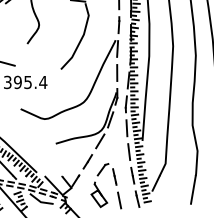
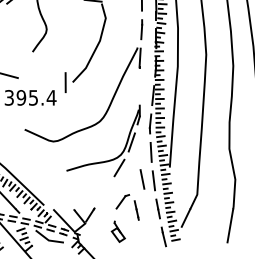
line: (117, 72) -> (65, 82), moved
line: (87, 161) -> (104, 192), removed
part: (99, 194) -> (118, 231), size x0.7
line: (119, 200) -> (142, 179), moved

